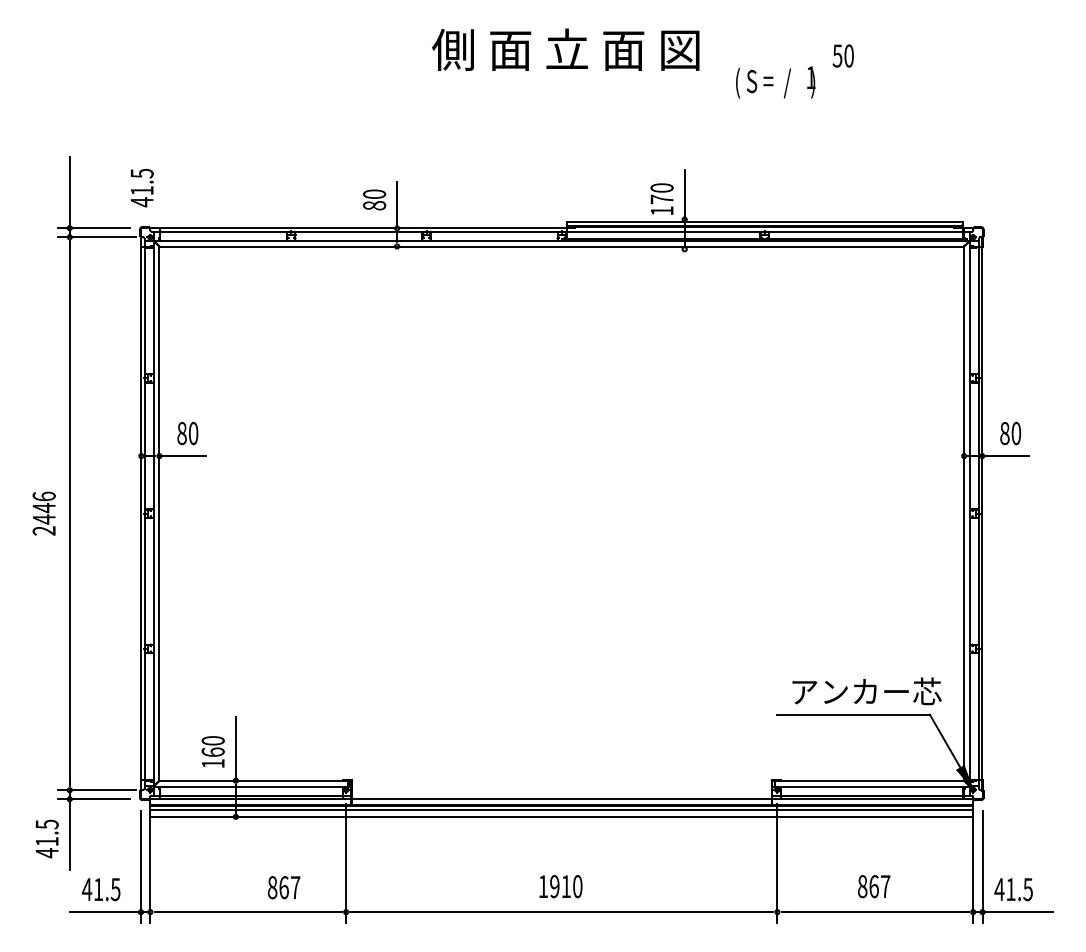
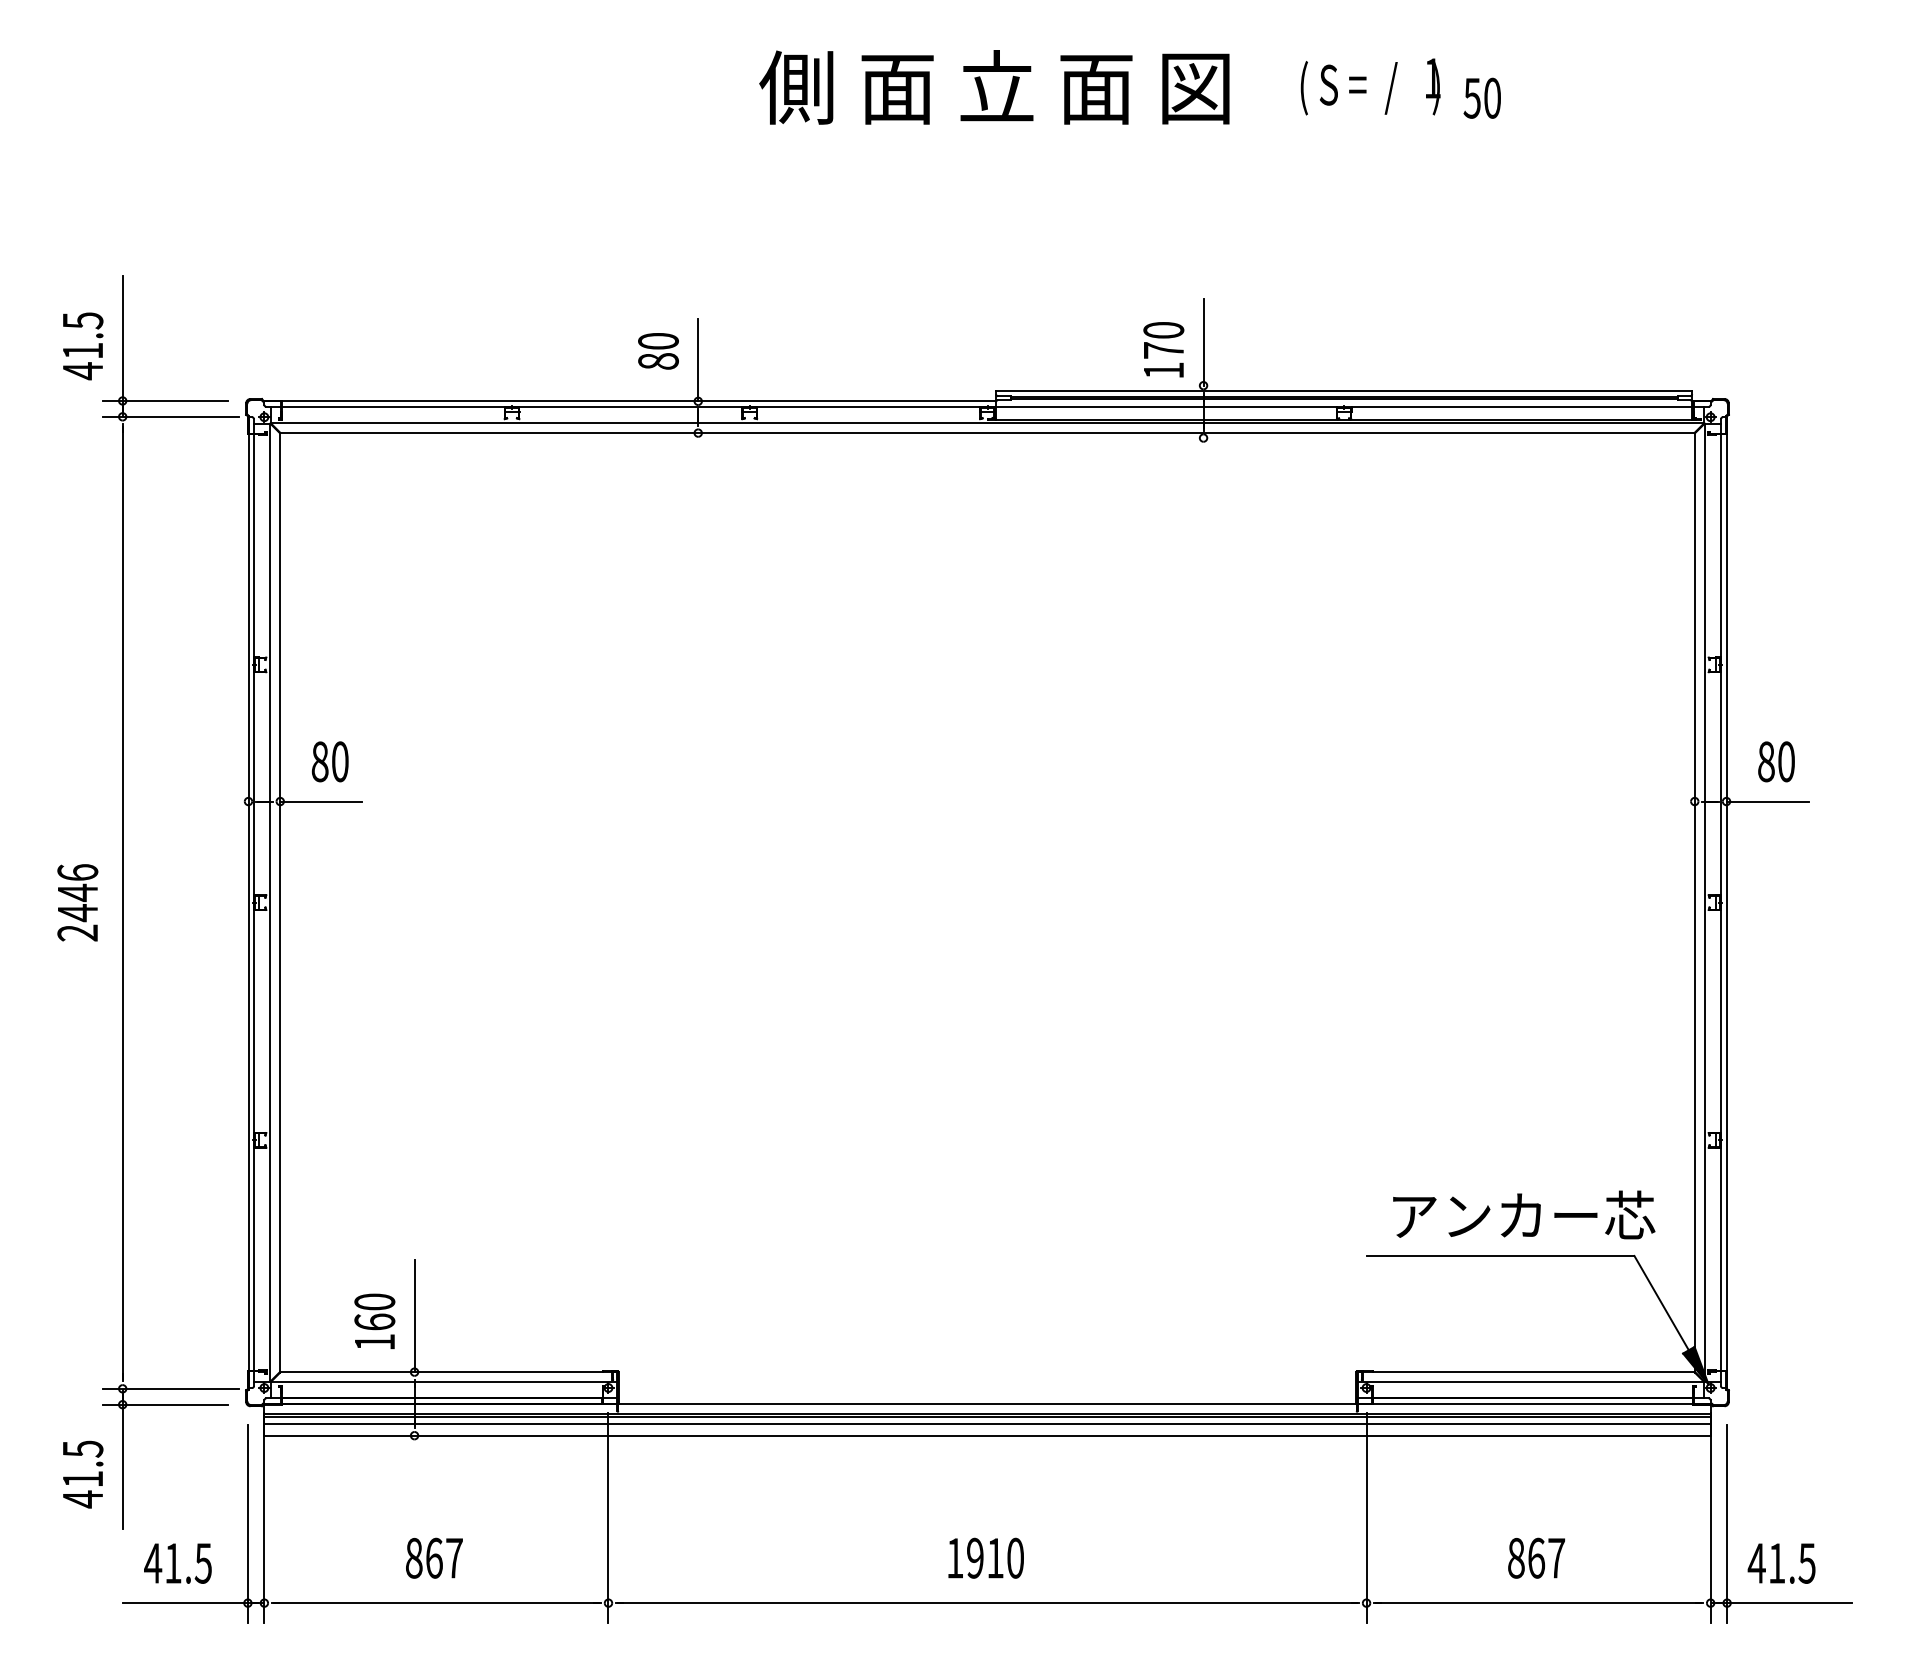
text: (775, 82) -> (1370, 86), moved
text: (142, 188) -> (83, 346), moved
text: (284, 887) -> (435, 1558), moved

